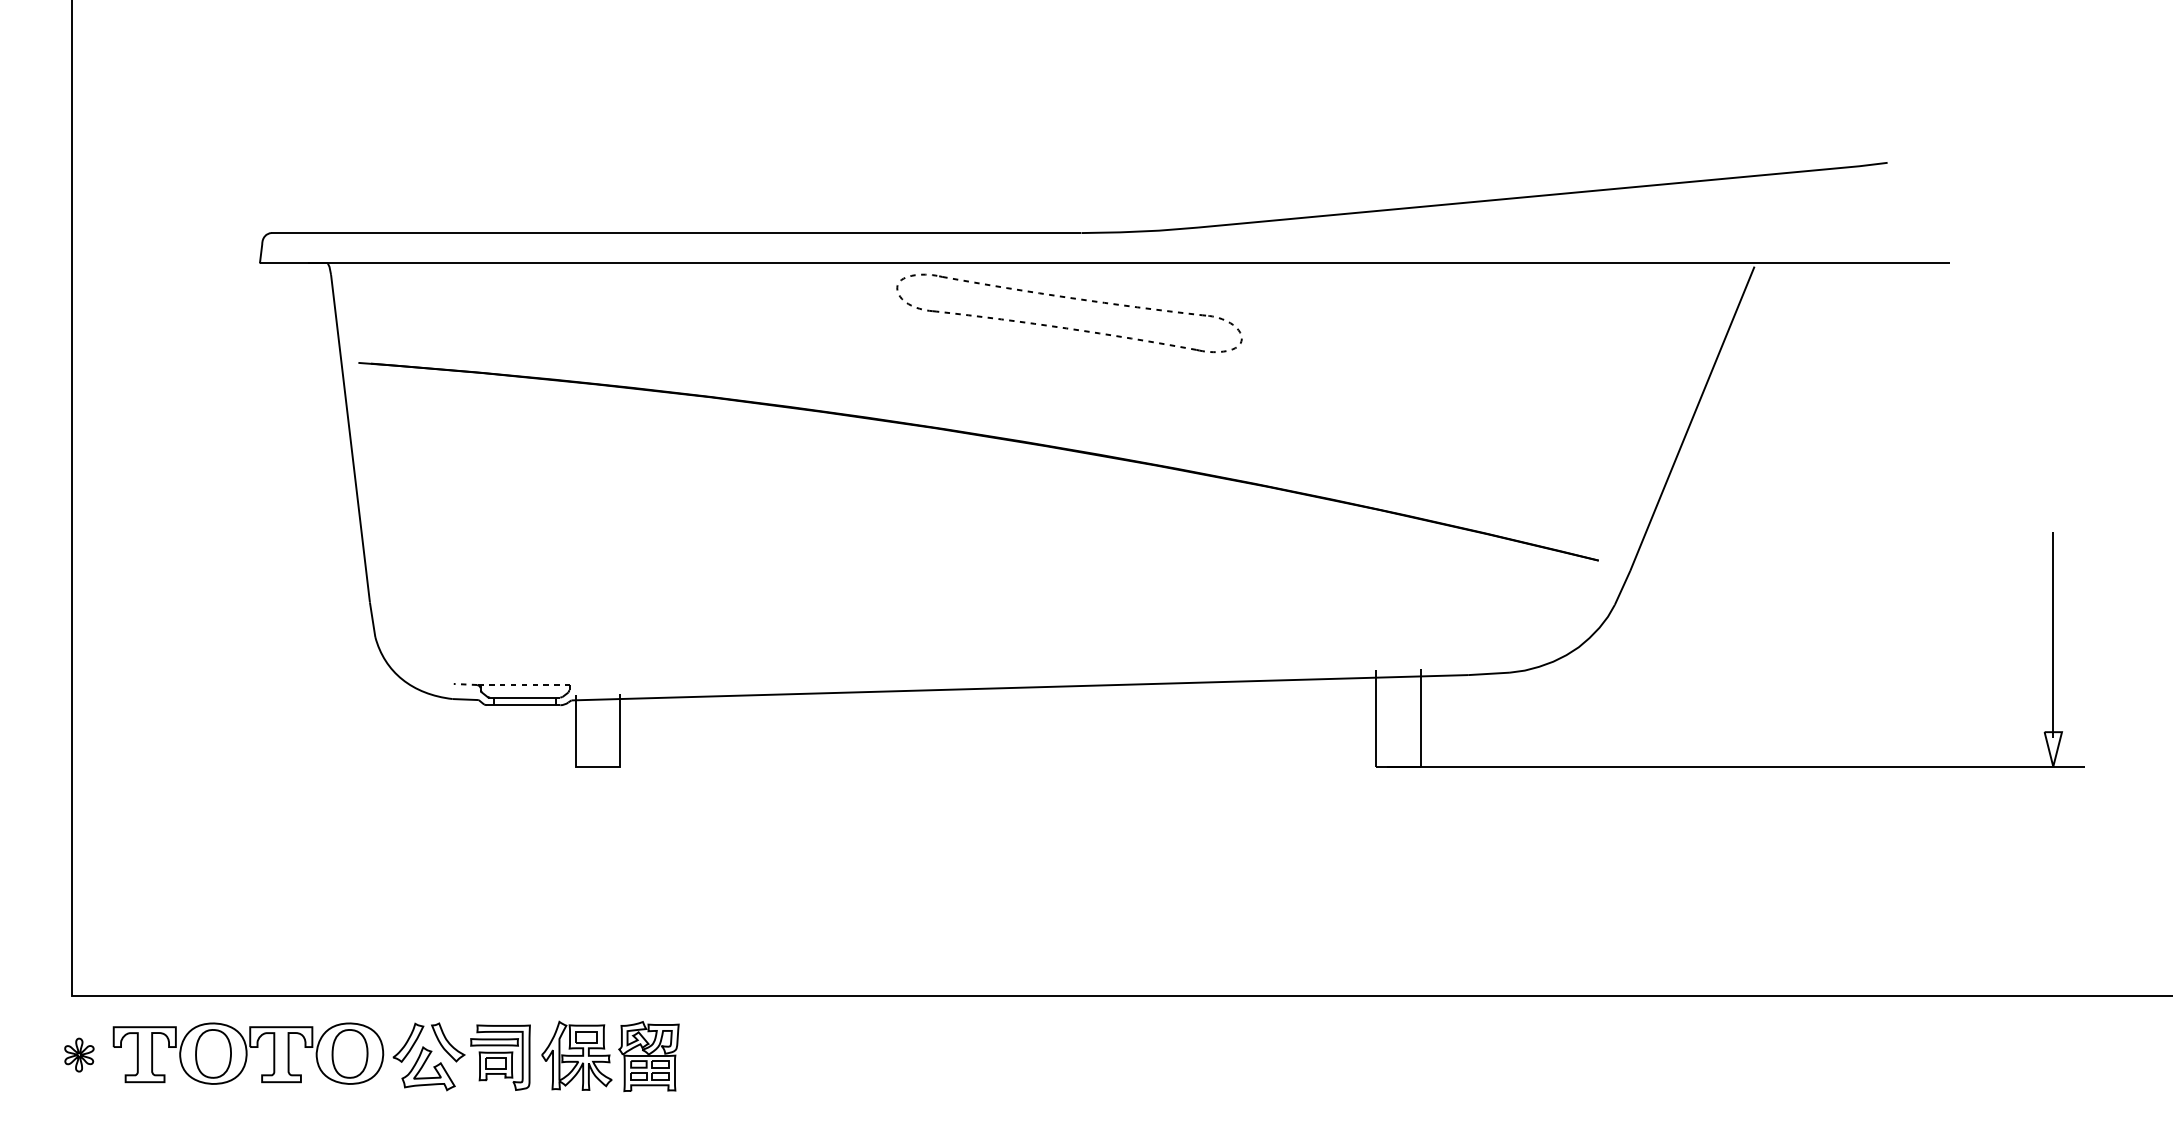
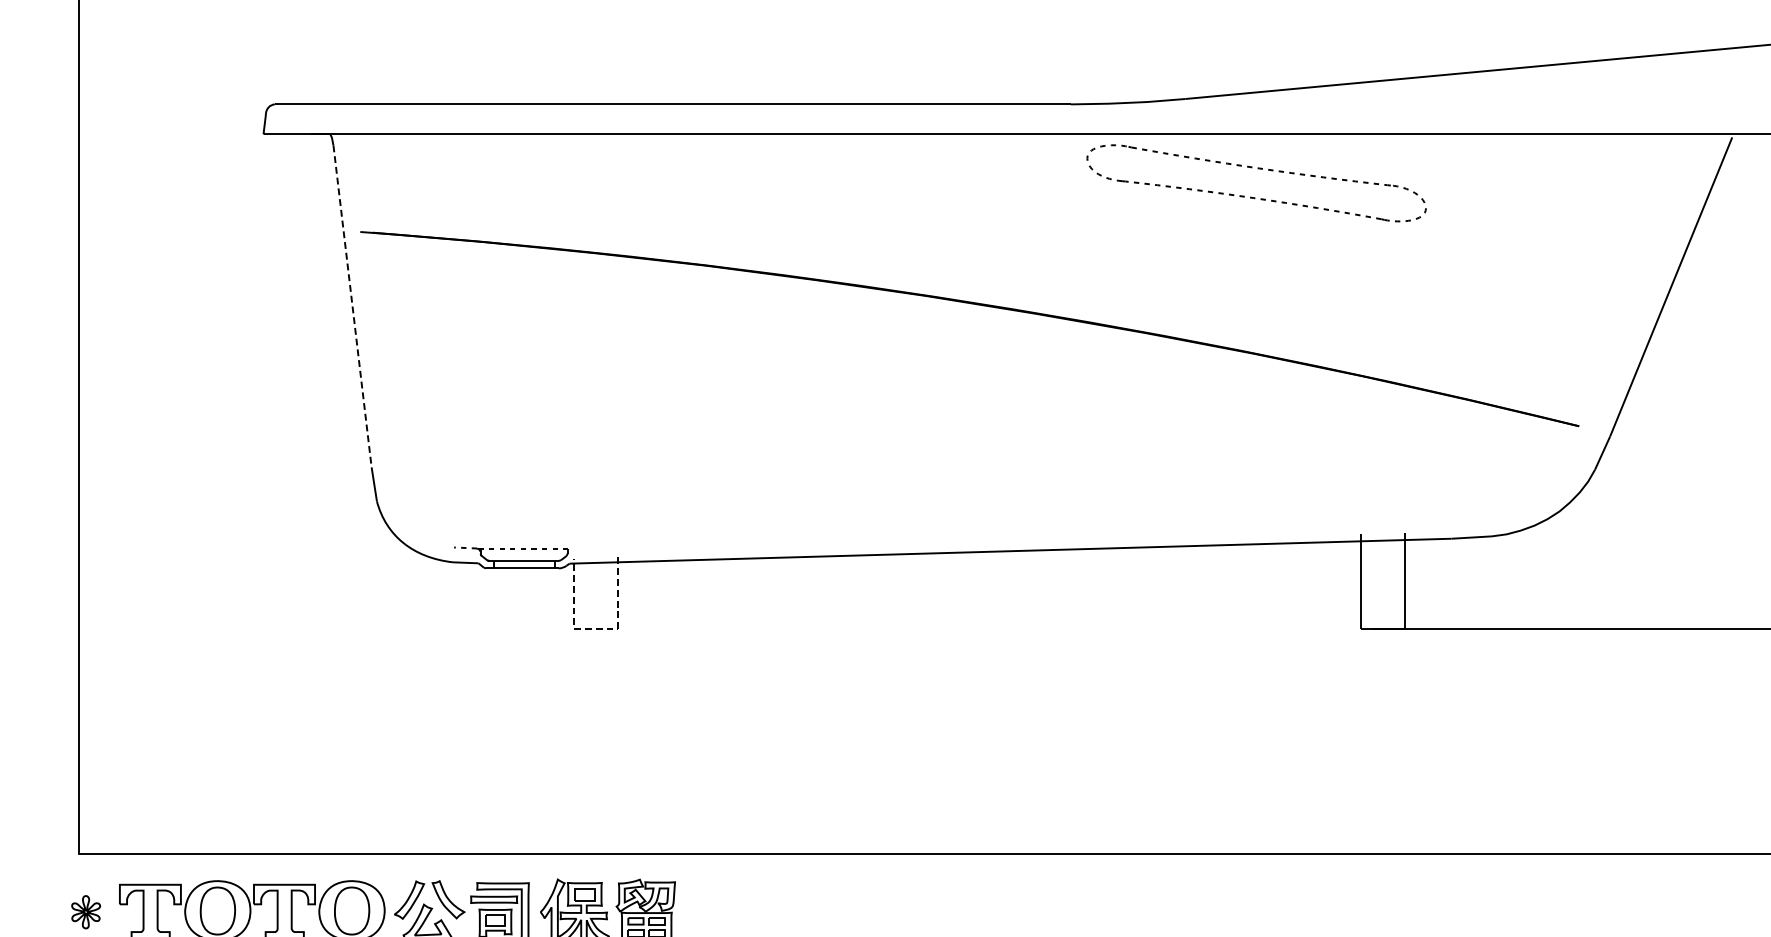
part: (1072, 299) -> (1259, 169), moved
line: (350, 438) -> (352, 306), solid -> dashed
line: (598, 766) -> (596, 628), solid -> dashed

